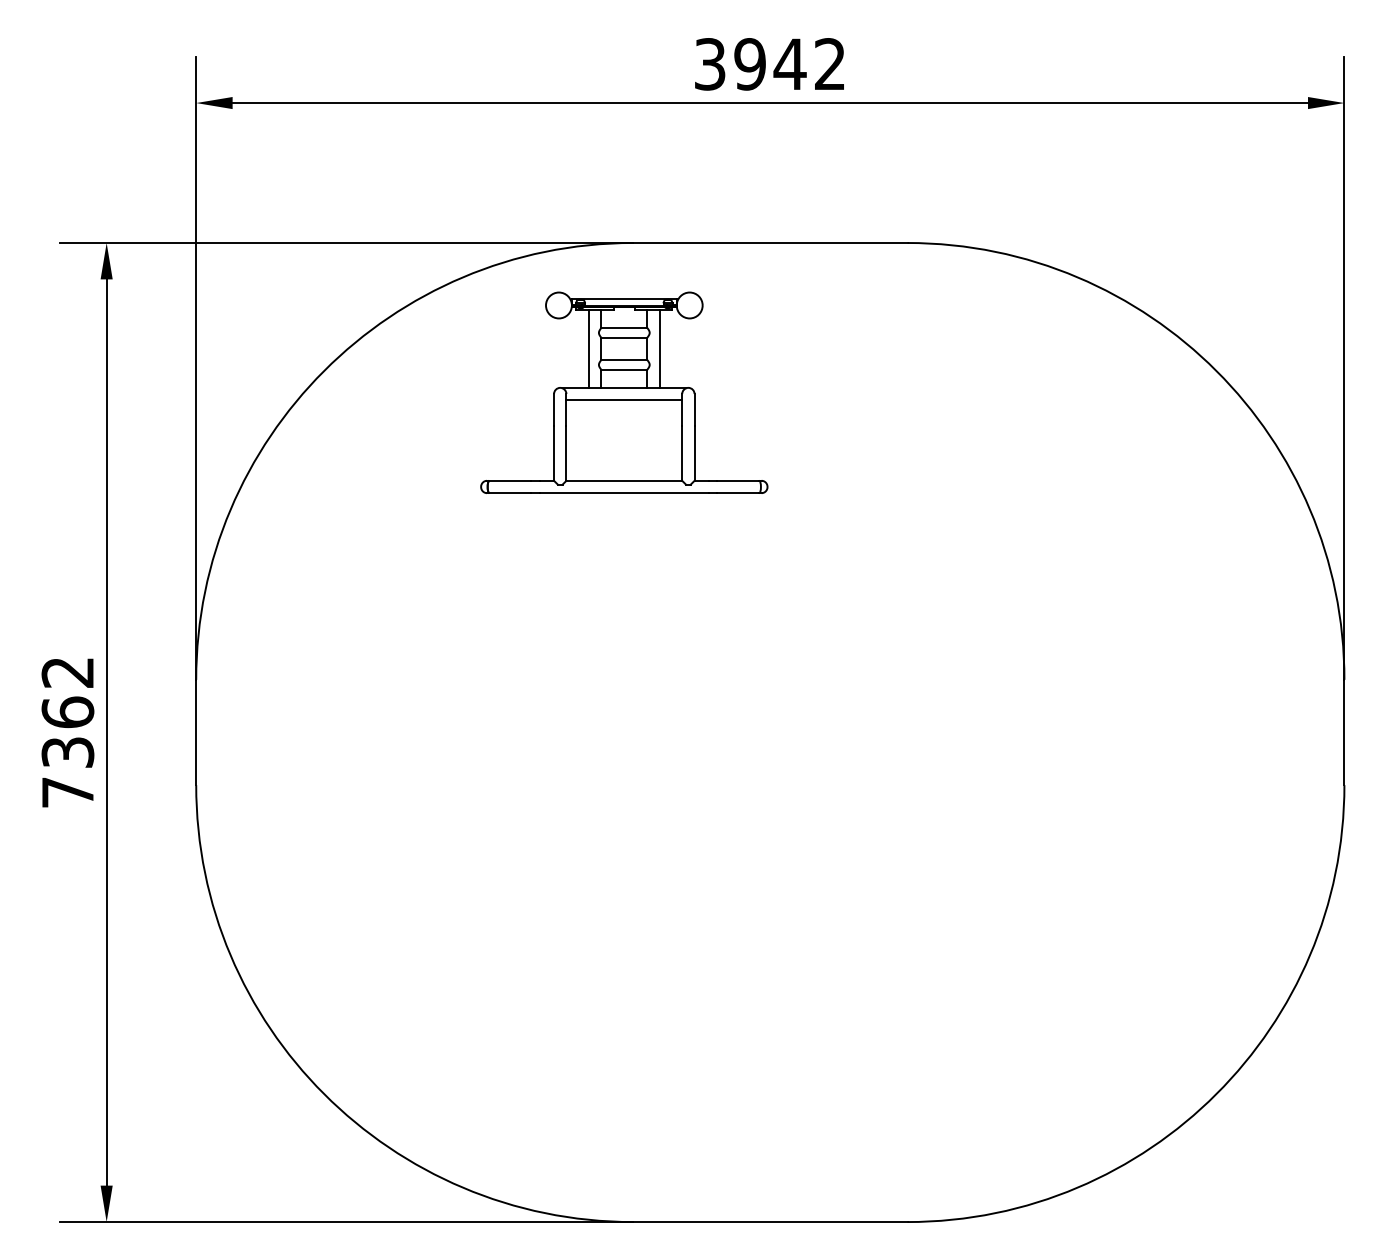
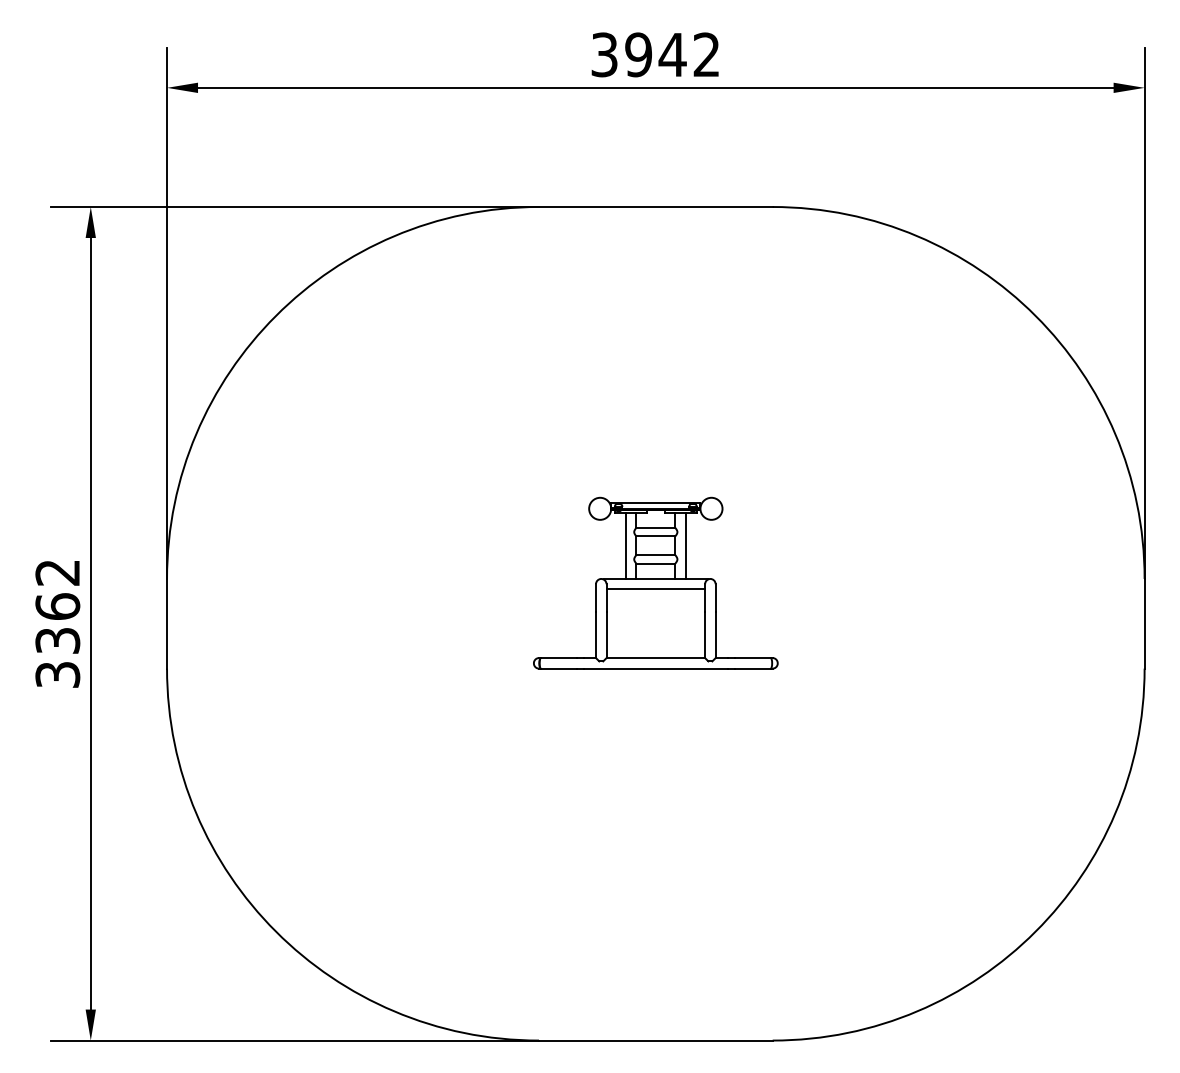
part: (624, 392) -> (655, 582), moved
text: (67, 792) -> (57, 674), 7362 -> 3362

